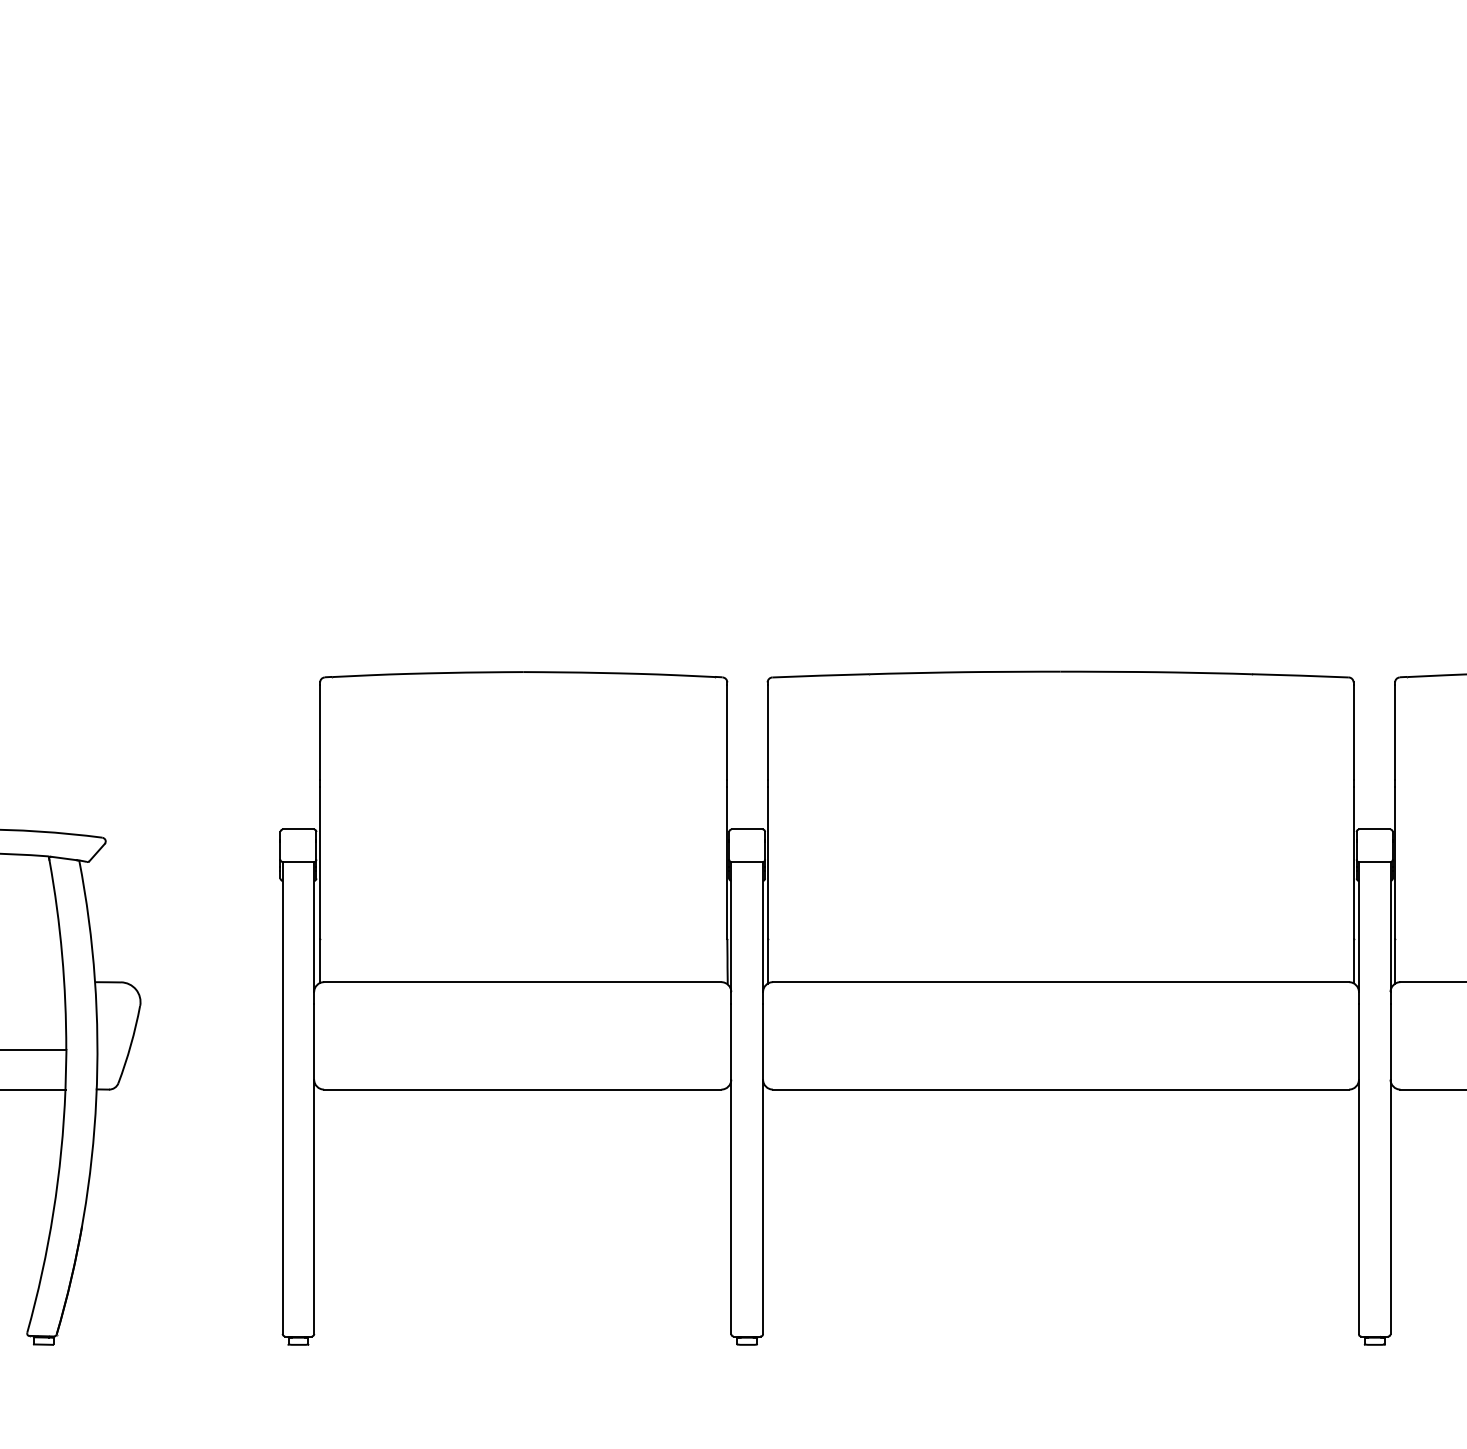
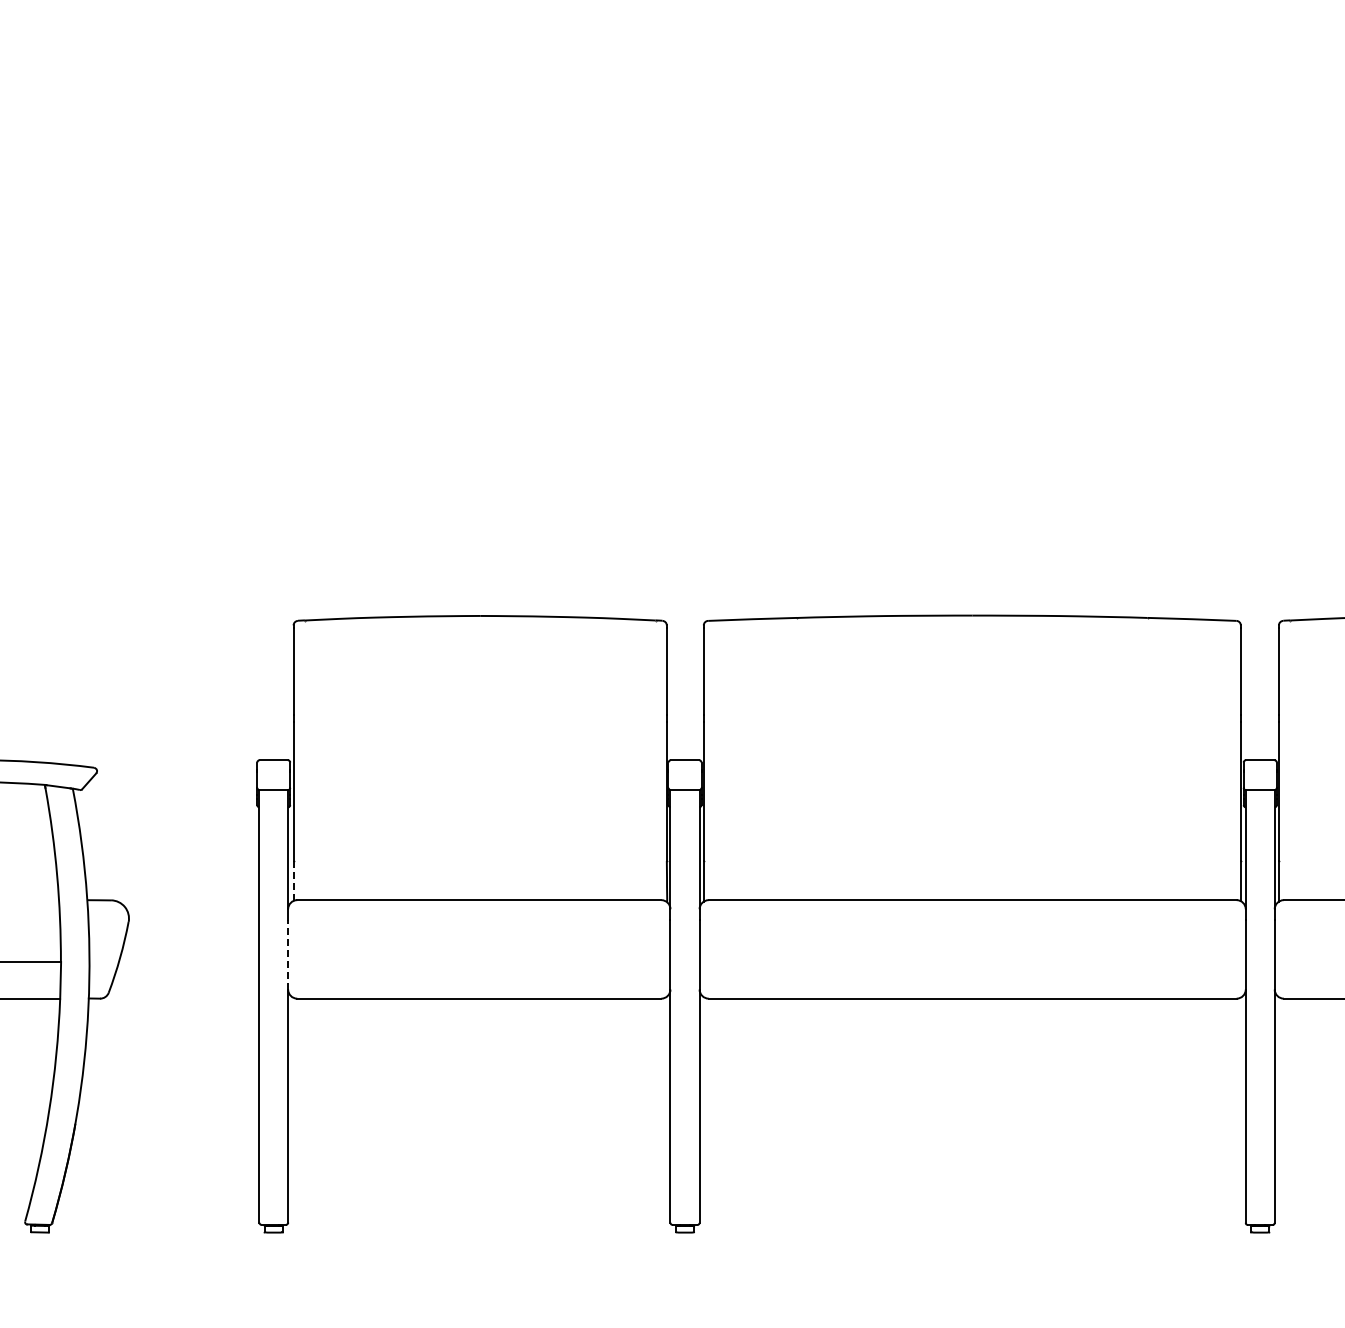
line: (320, 960) -> (293, 880), solid -> dashed
line: (314, 1041) -> (288, 954), solid -> dashed

